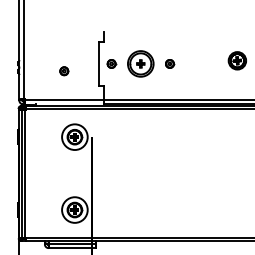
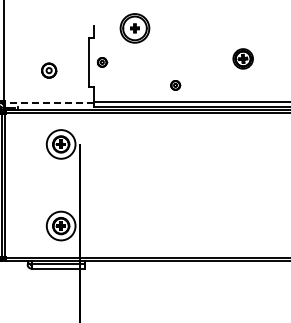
part: (140, 64) -> (134, 28), moved
part: (169, 64) -> (175, 85), moved
part: (64, 71) -> (49, 70), size x1.6
line: (63, 100) -> (48, 103), solid -> dashed

